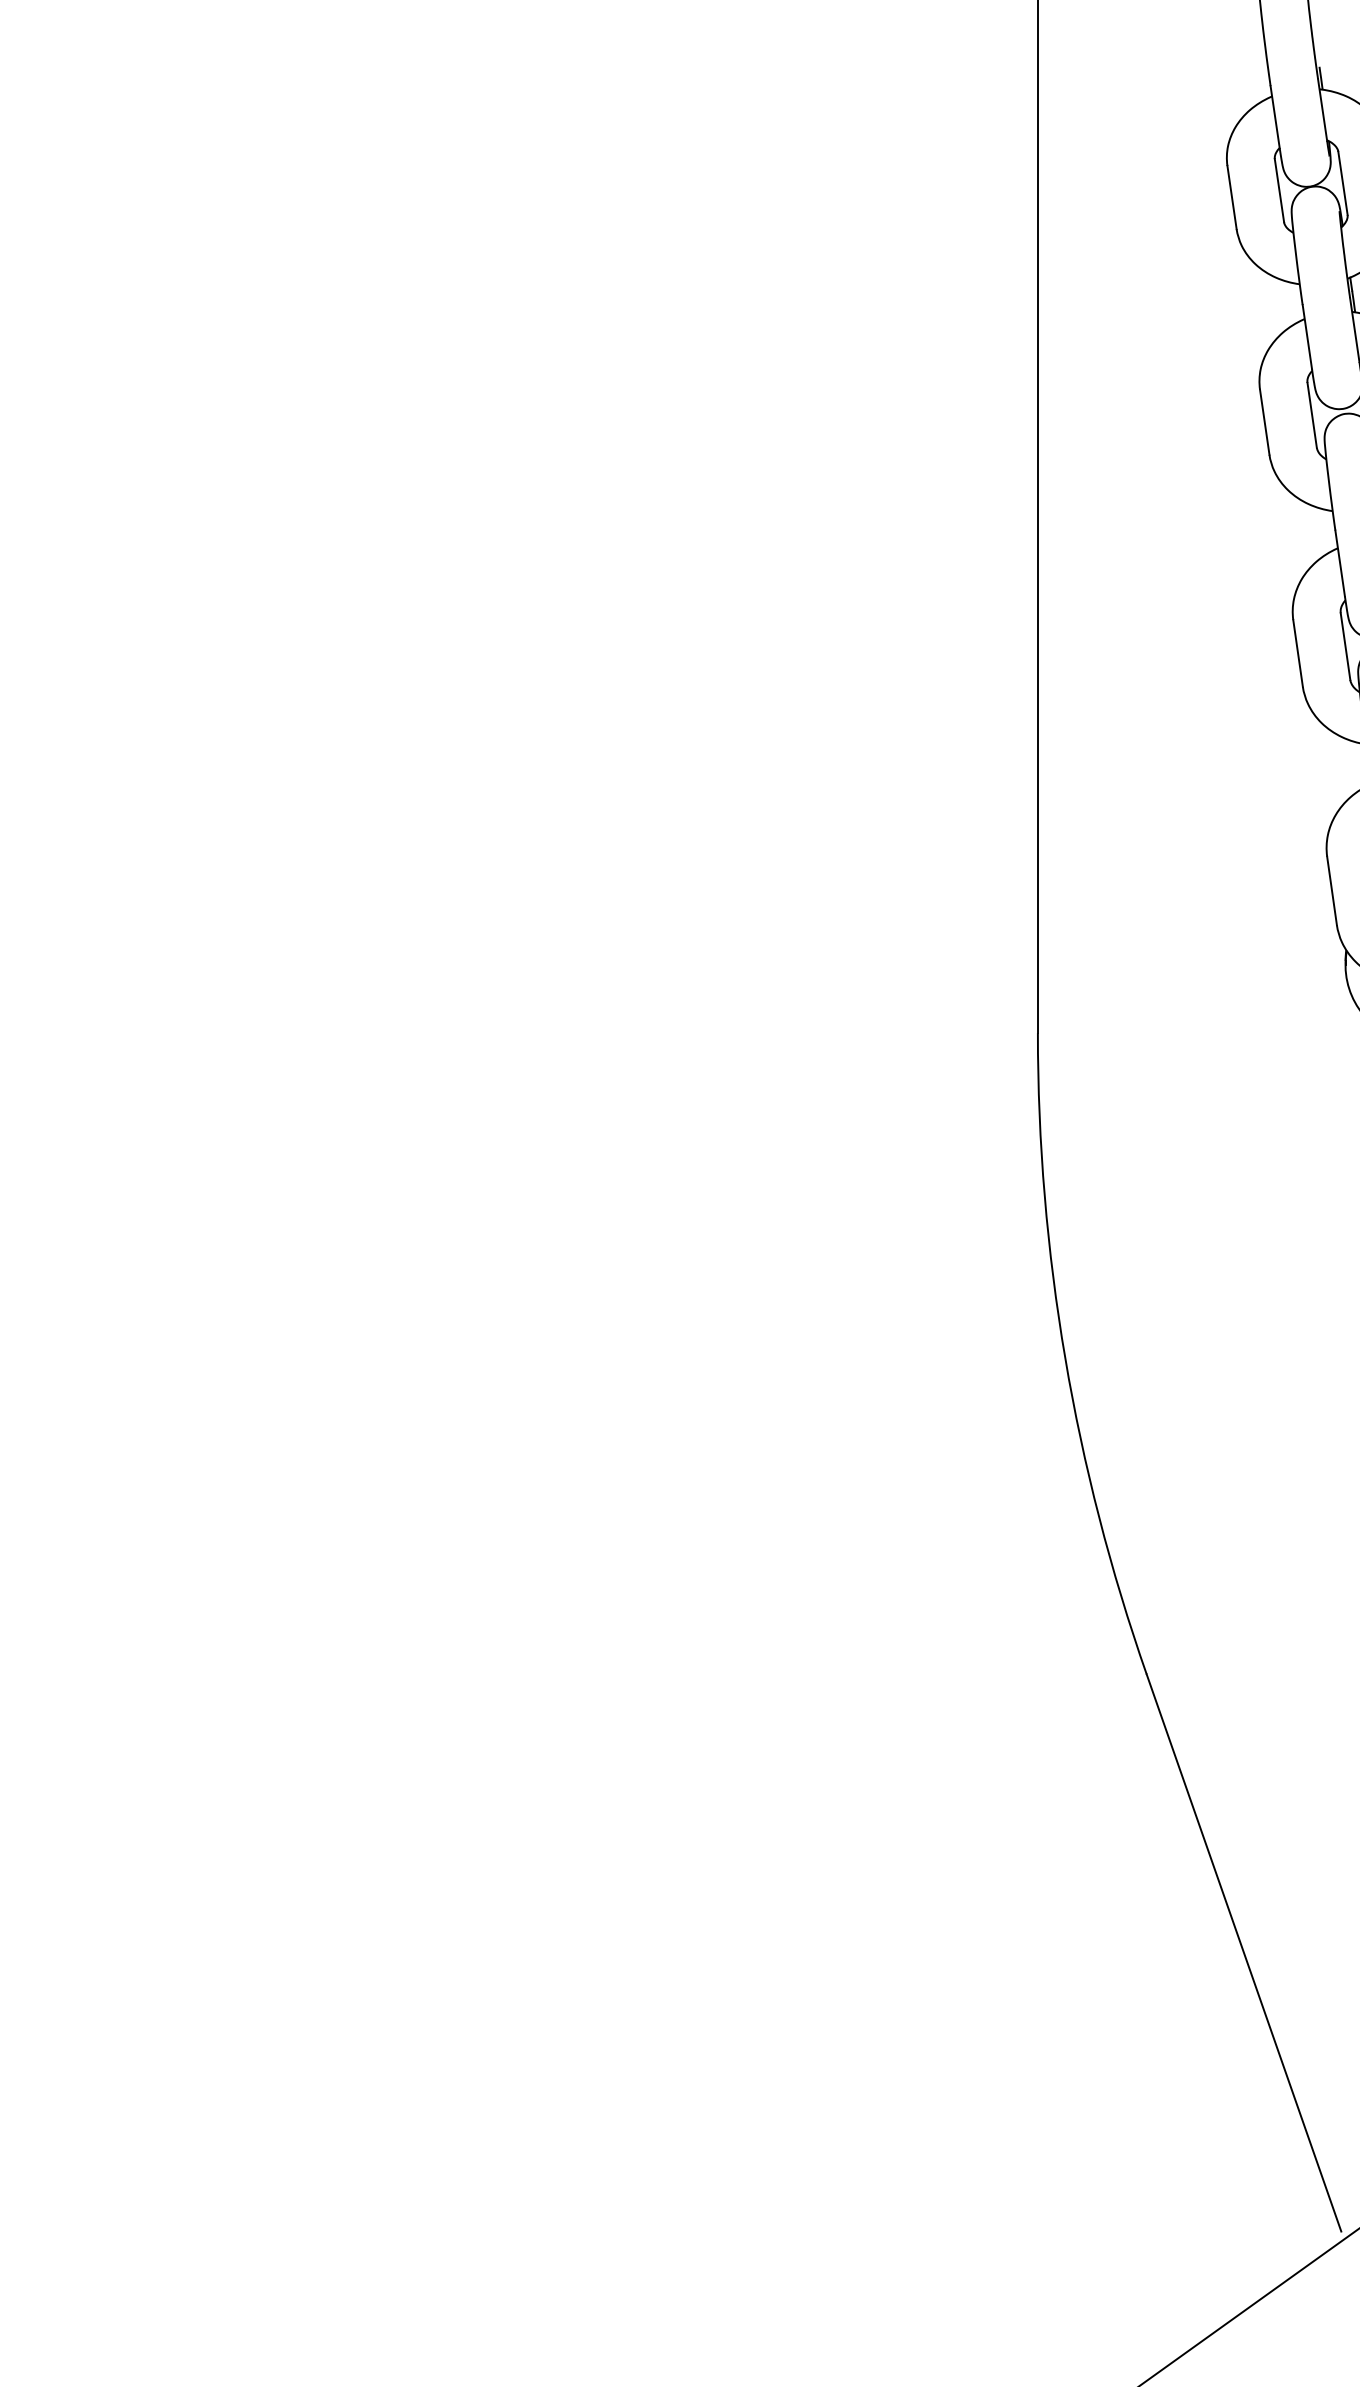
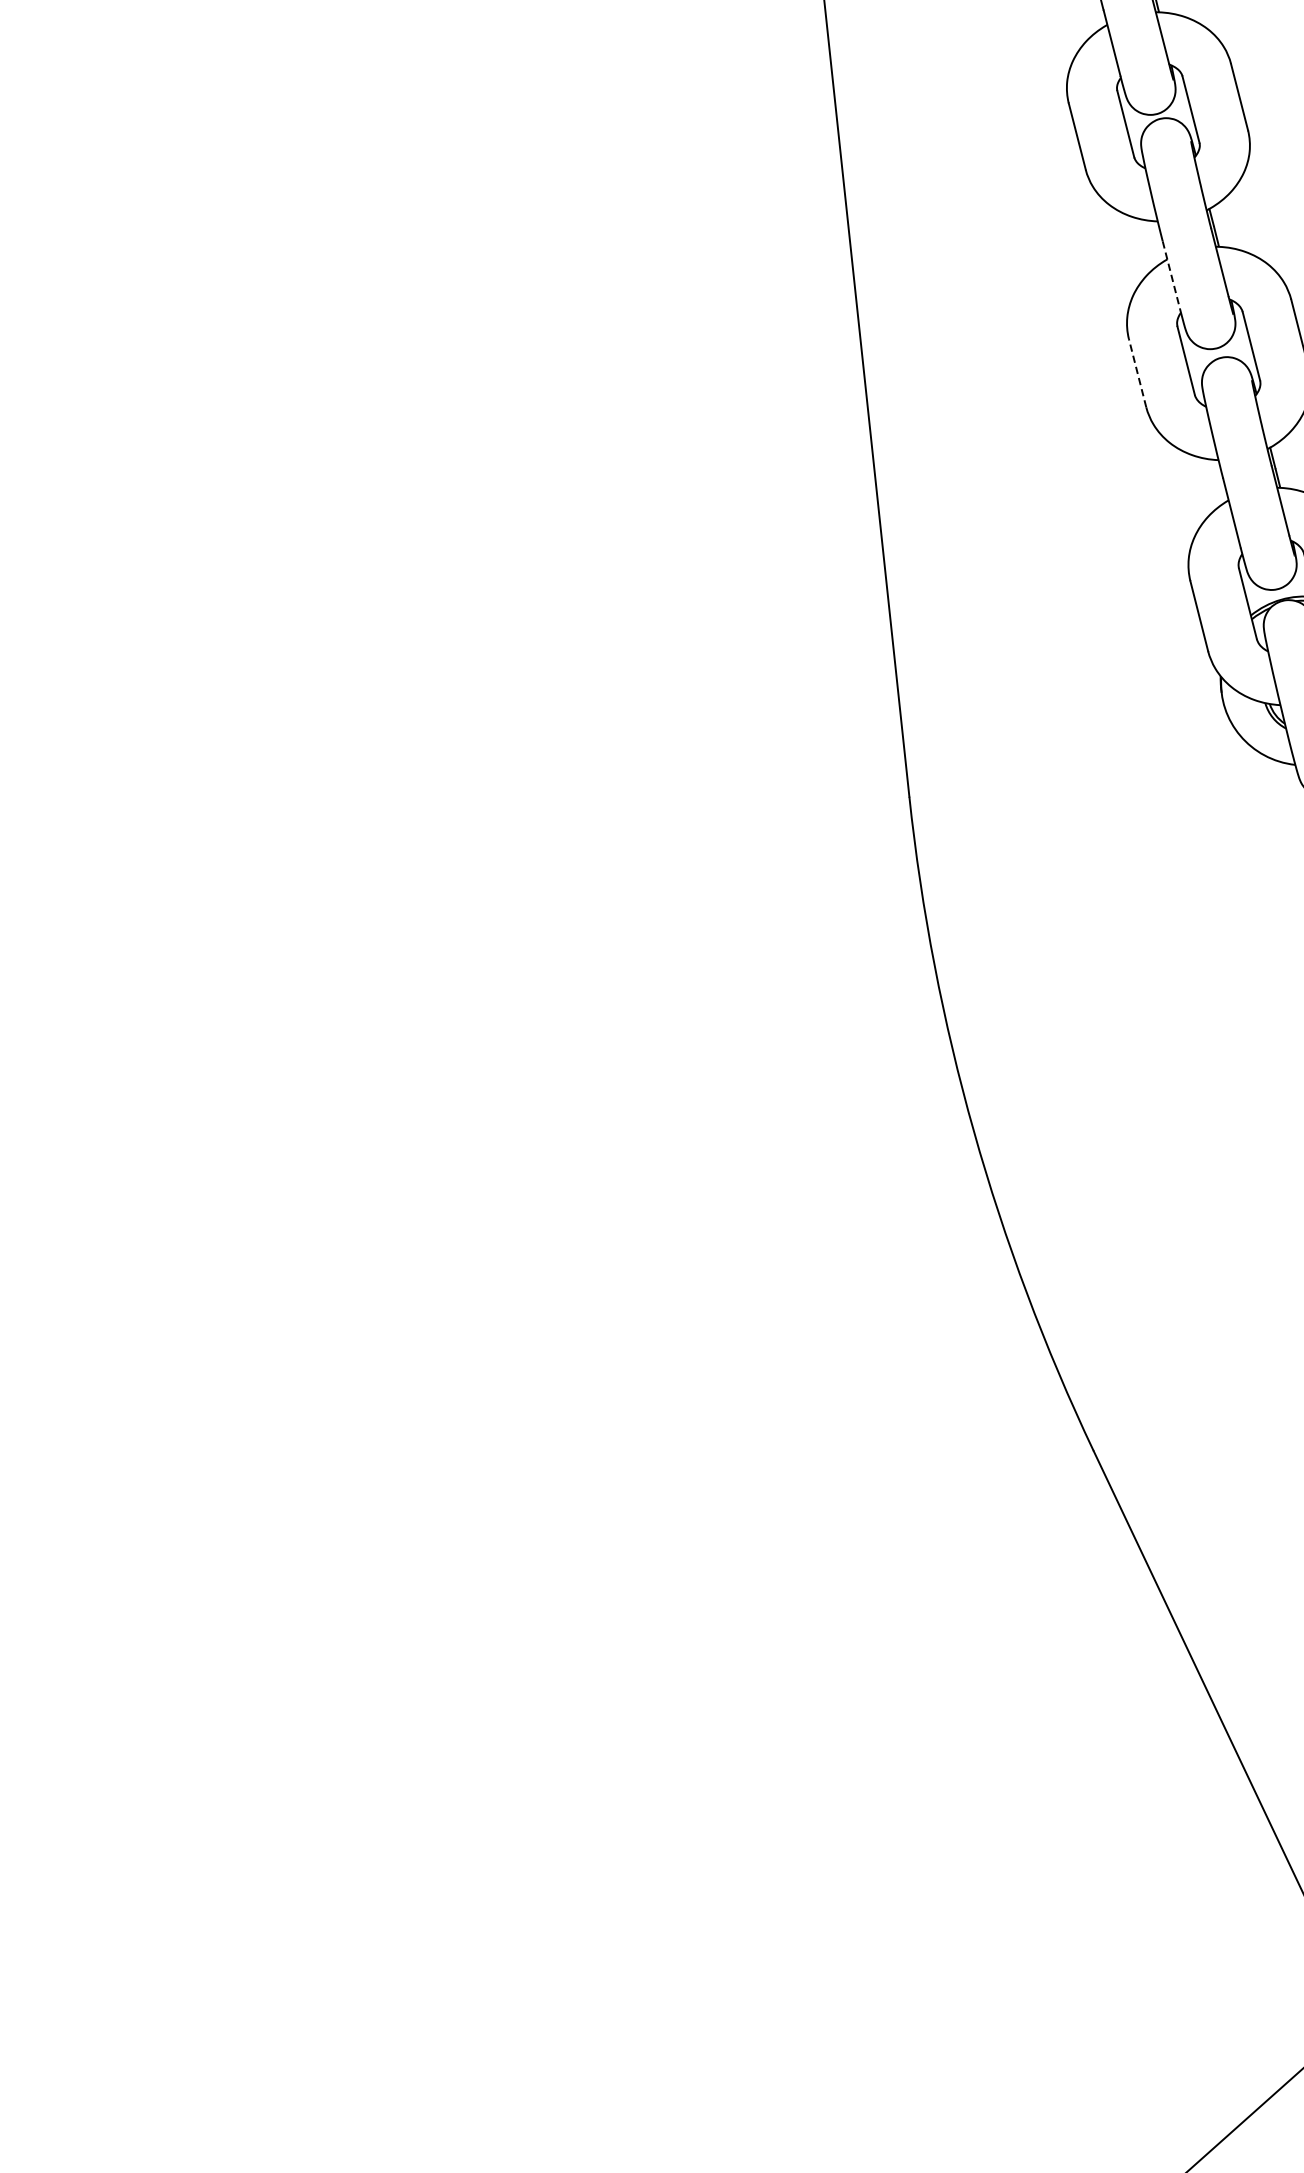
line: (1340, 563) -> (1171, 274), solid -> dashed
line: (1298, 653) -> (1138, 373), solid -> dashed

